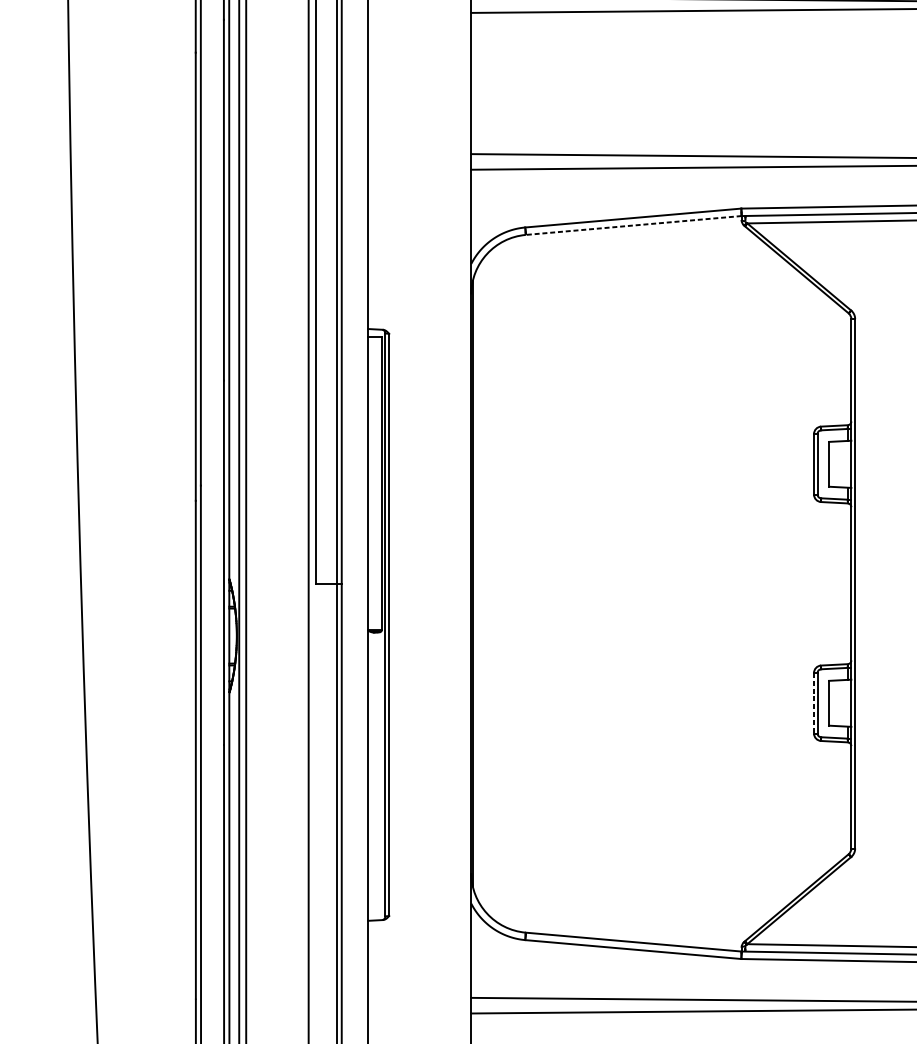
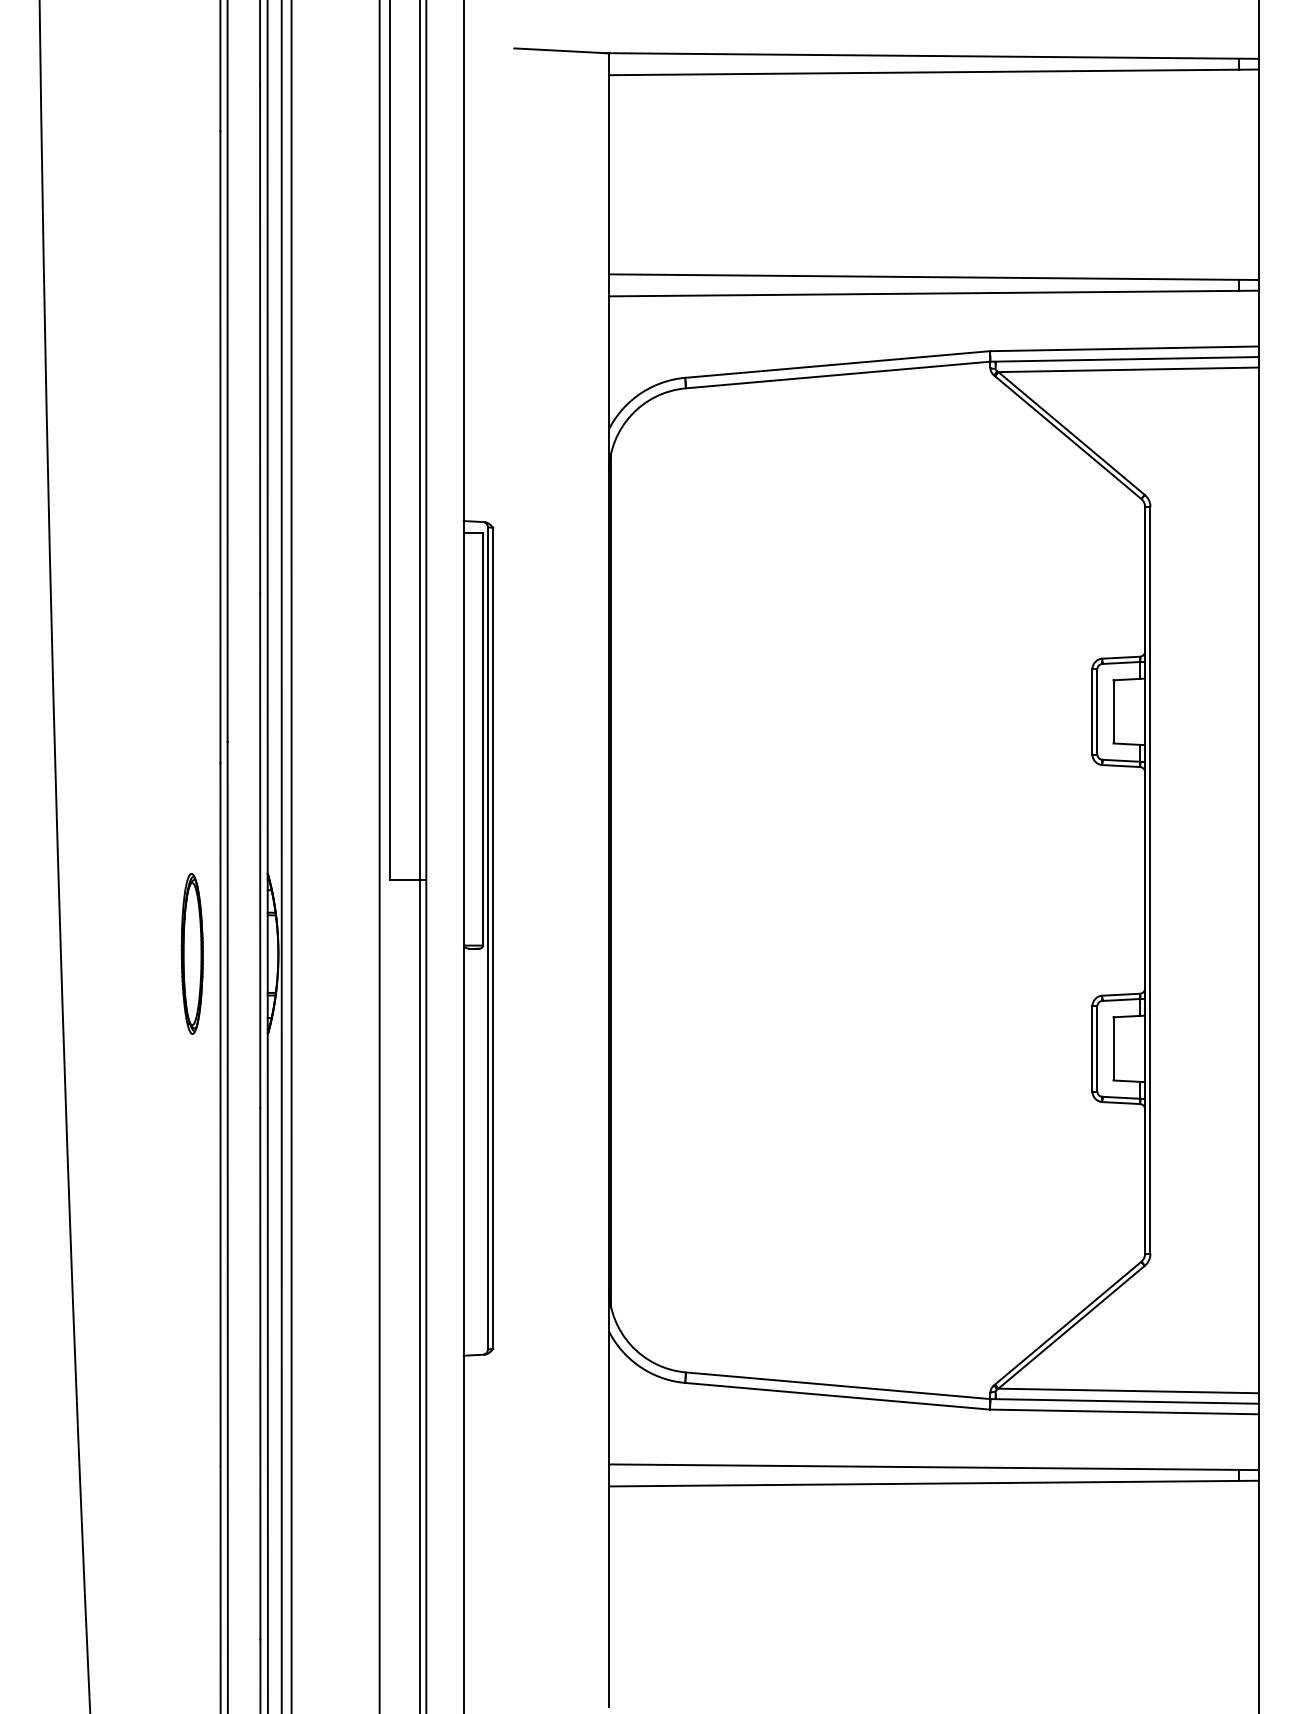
line: (633, 225) -> (838, 375), dashed -> solid
part: (175, 635) -> (191, 953), added
line: (814, 702) -> (1092, 1048), dashed -> solid

